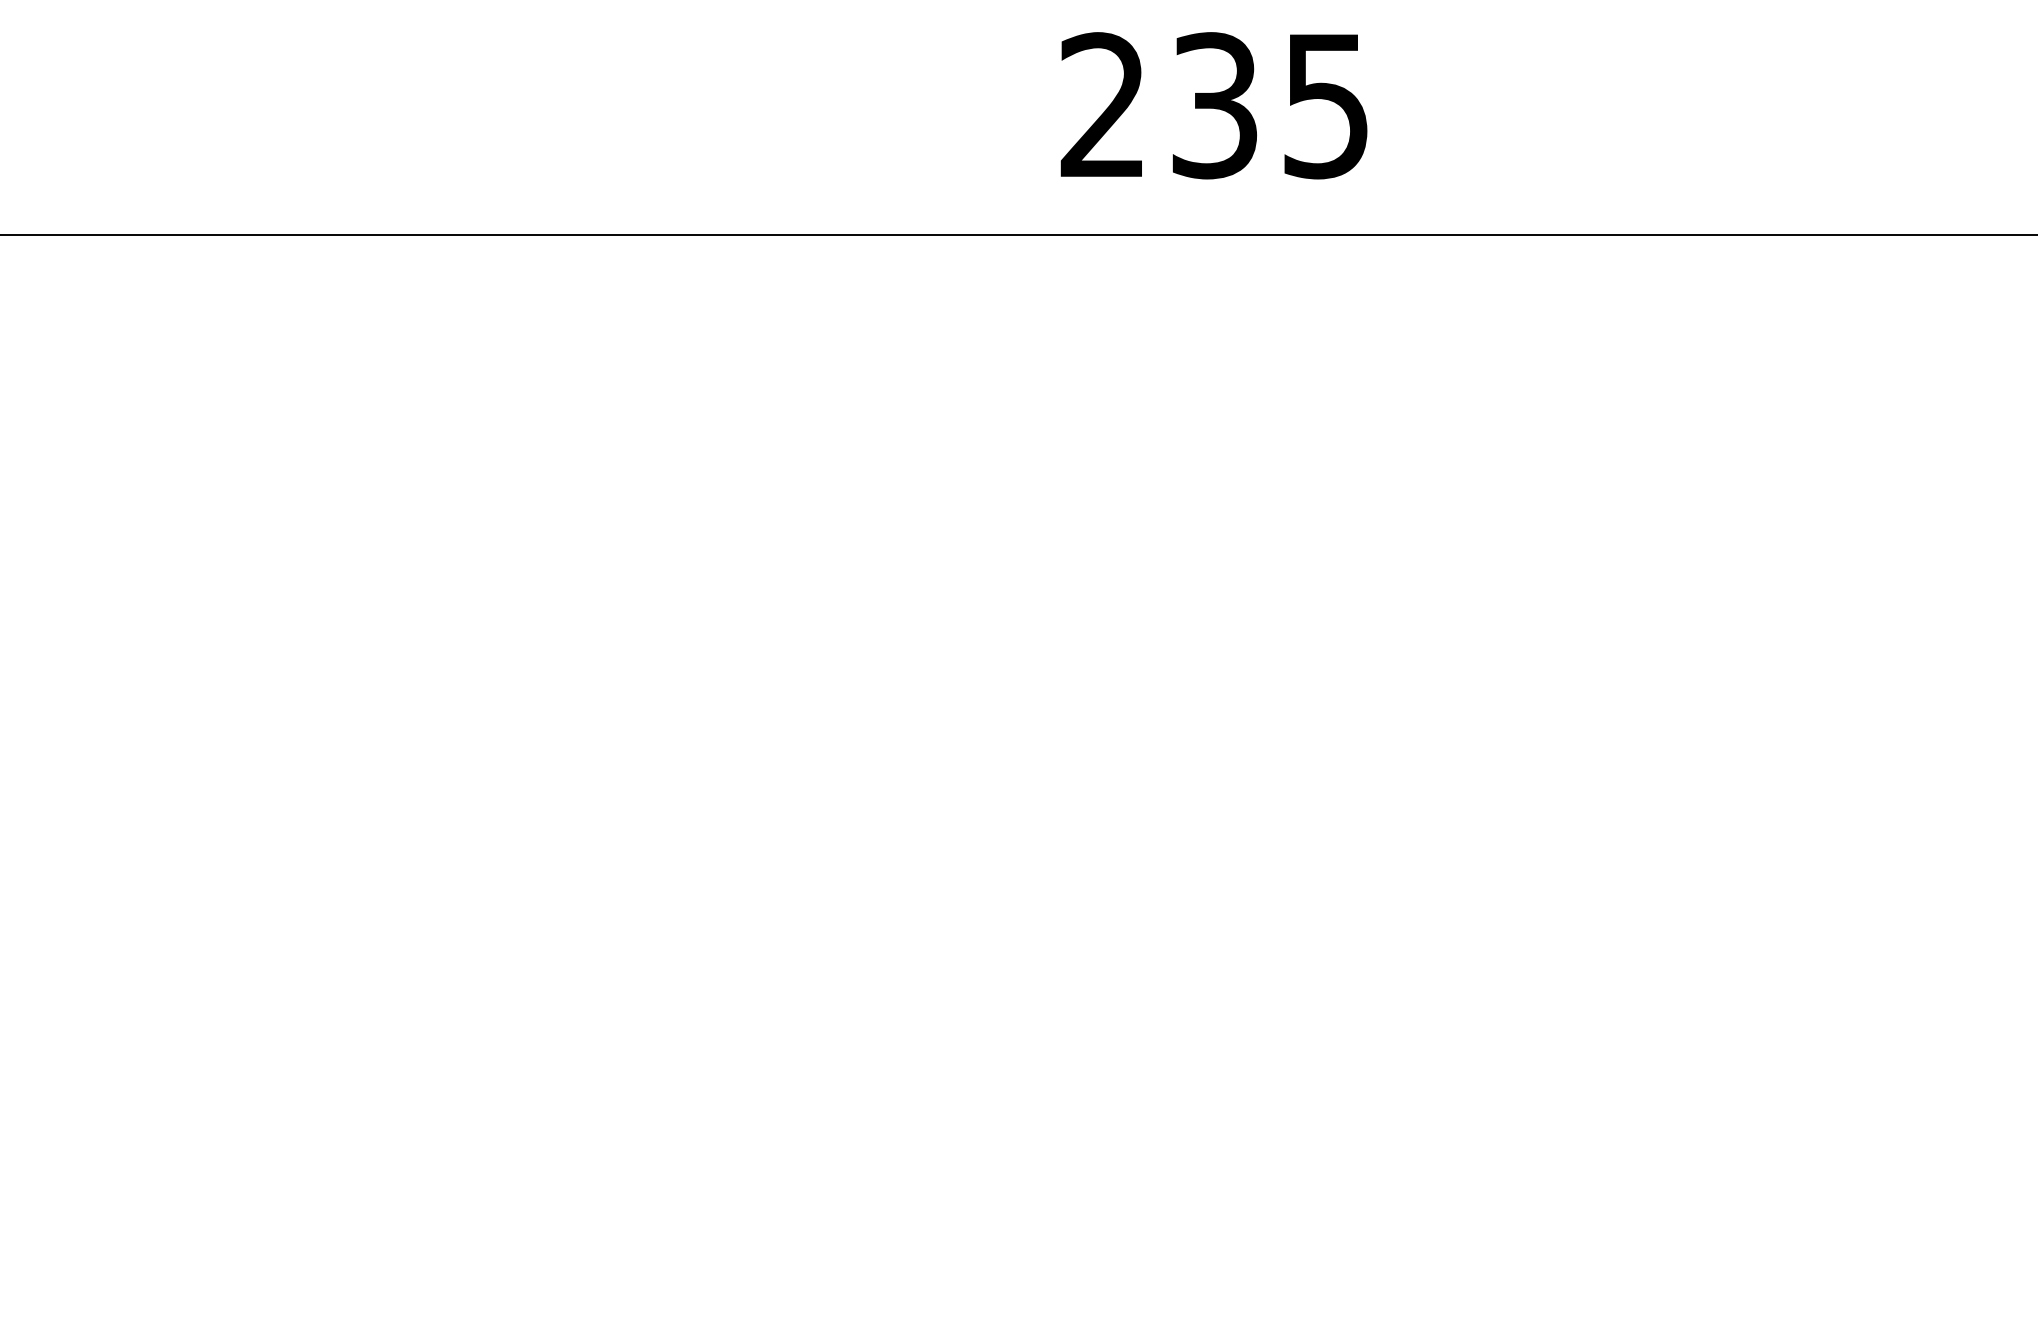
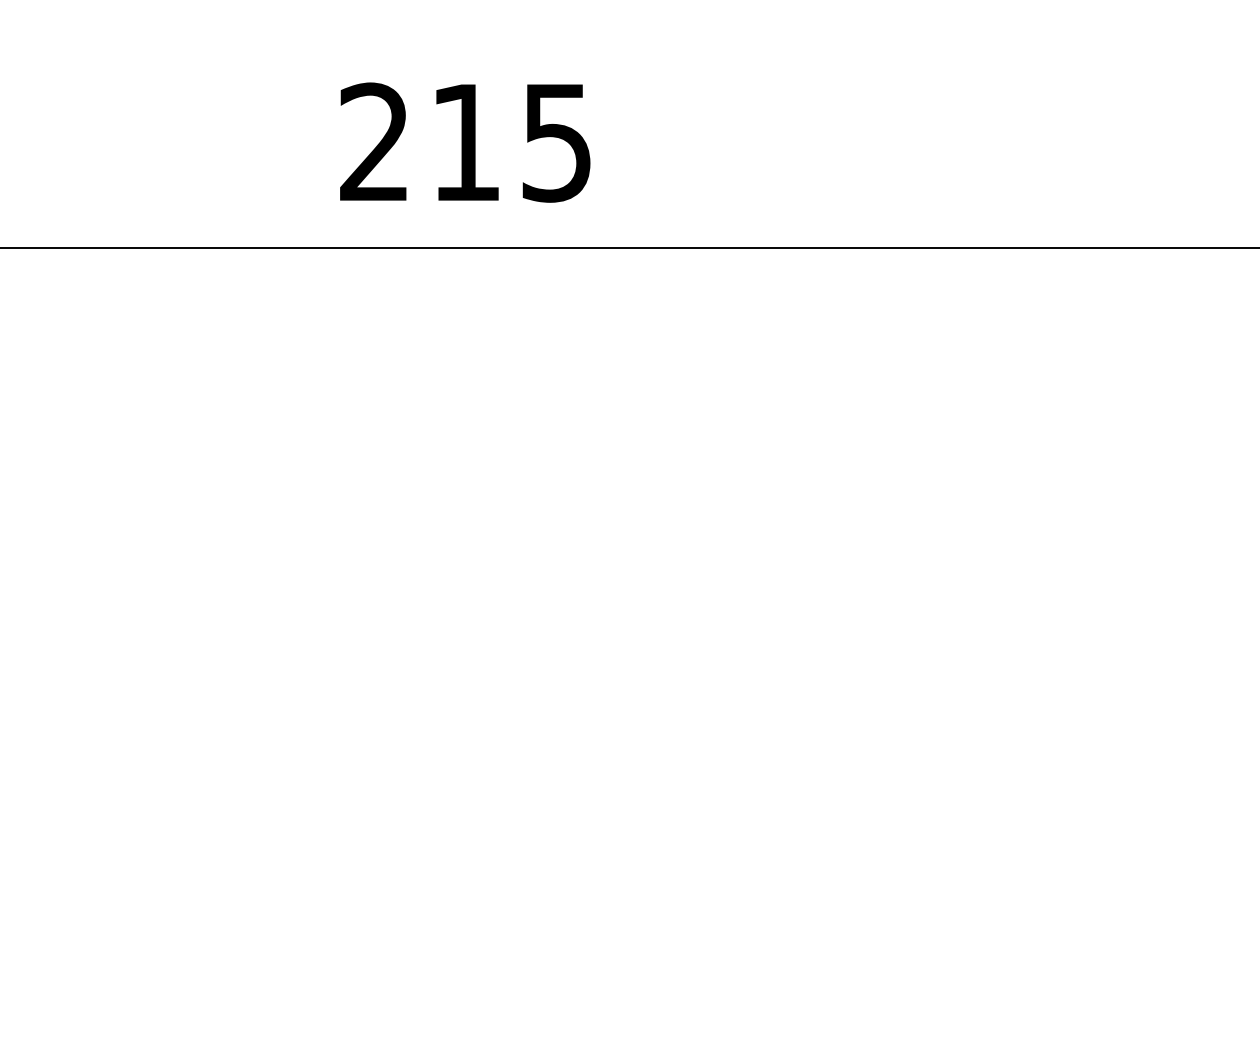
text: (1214, 105) -> (465, 142), 235 -> 215

